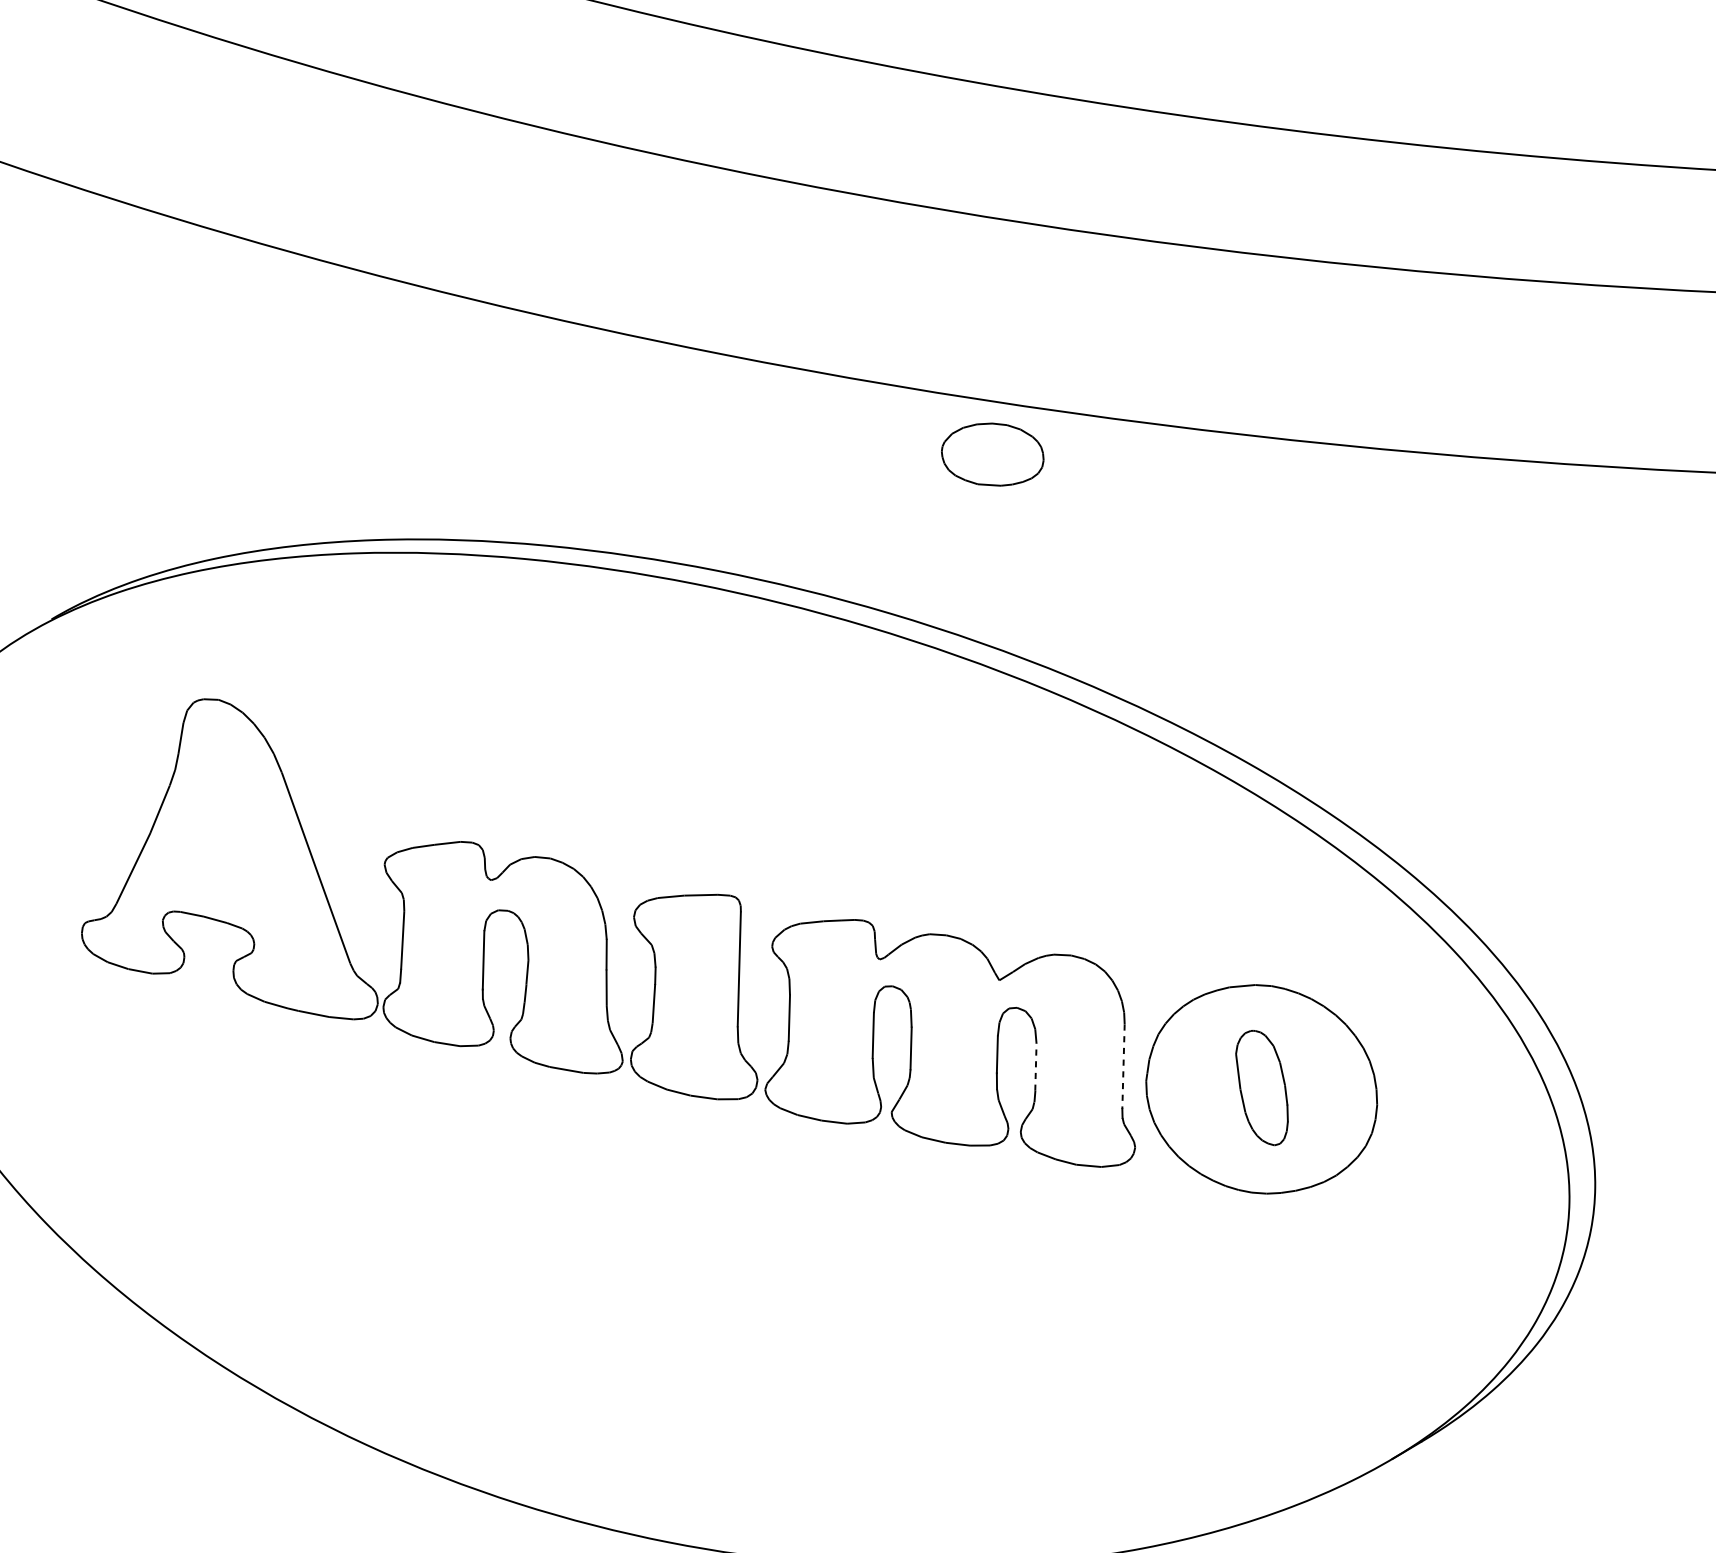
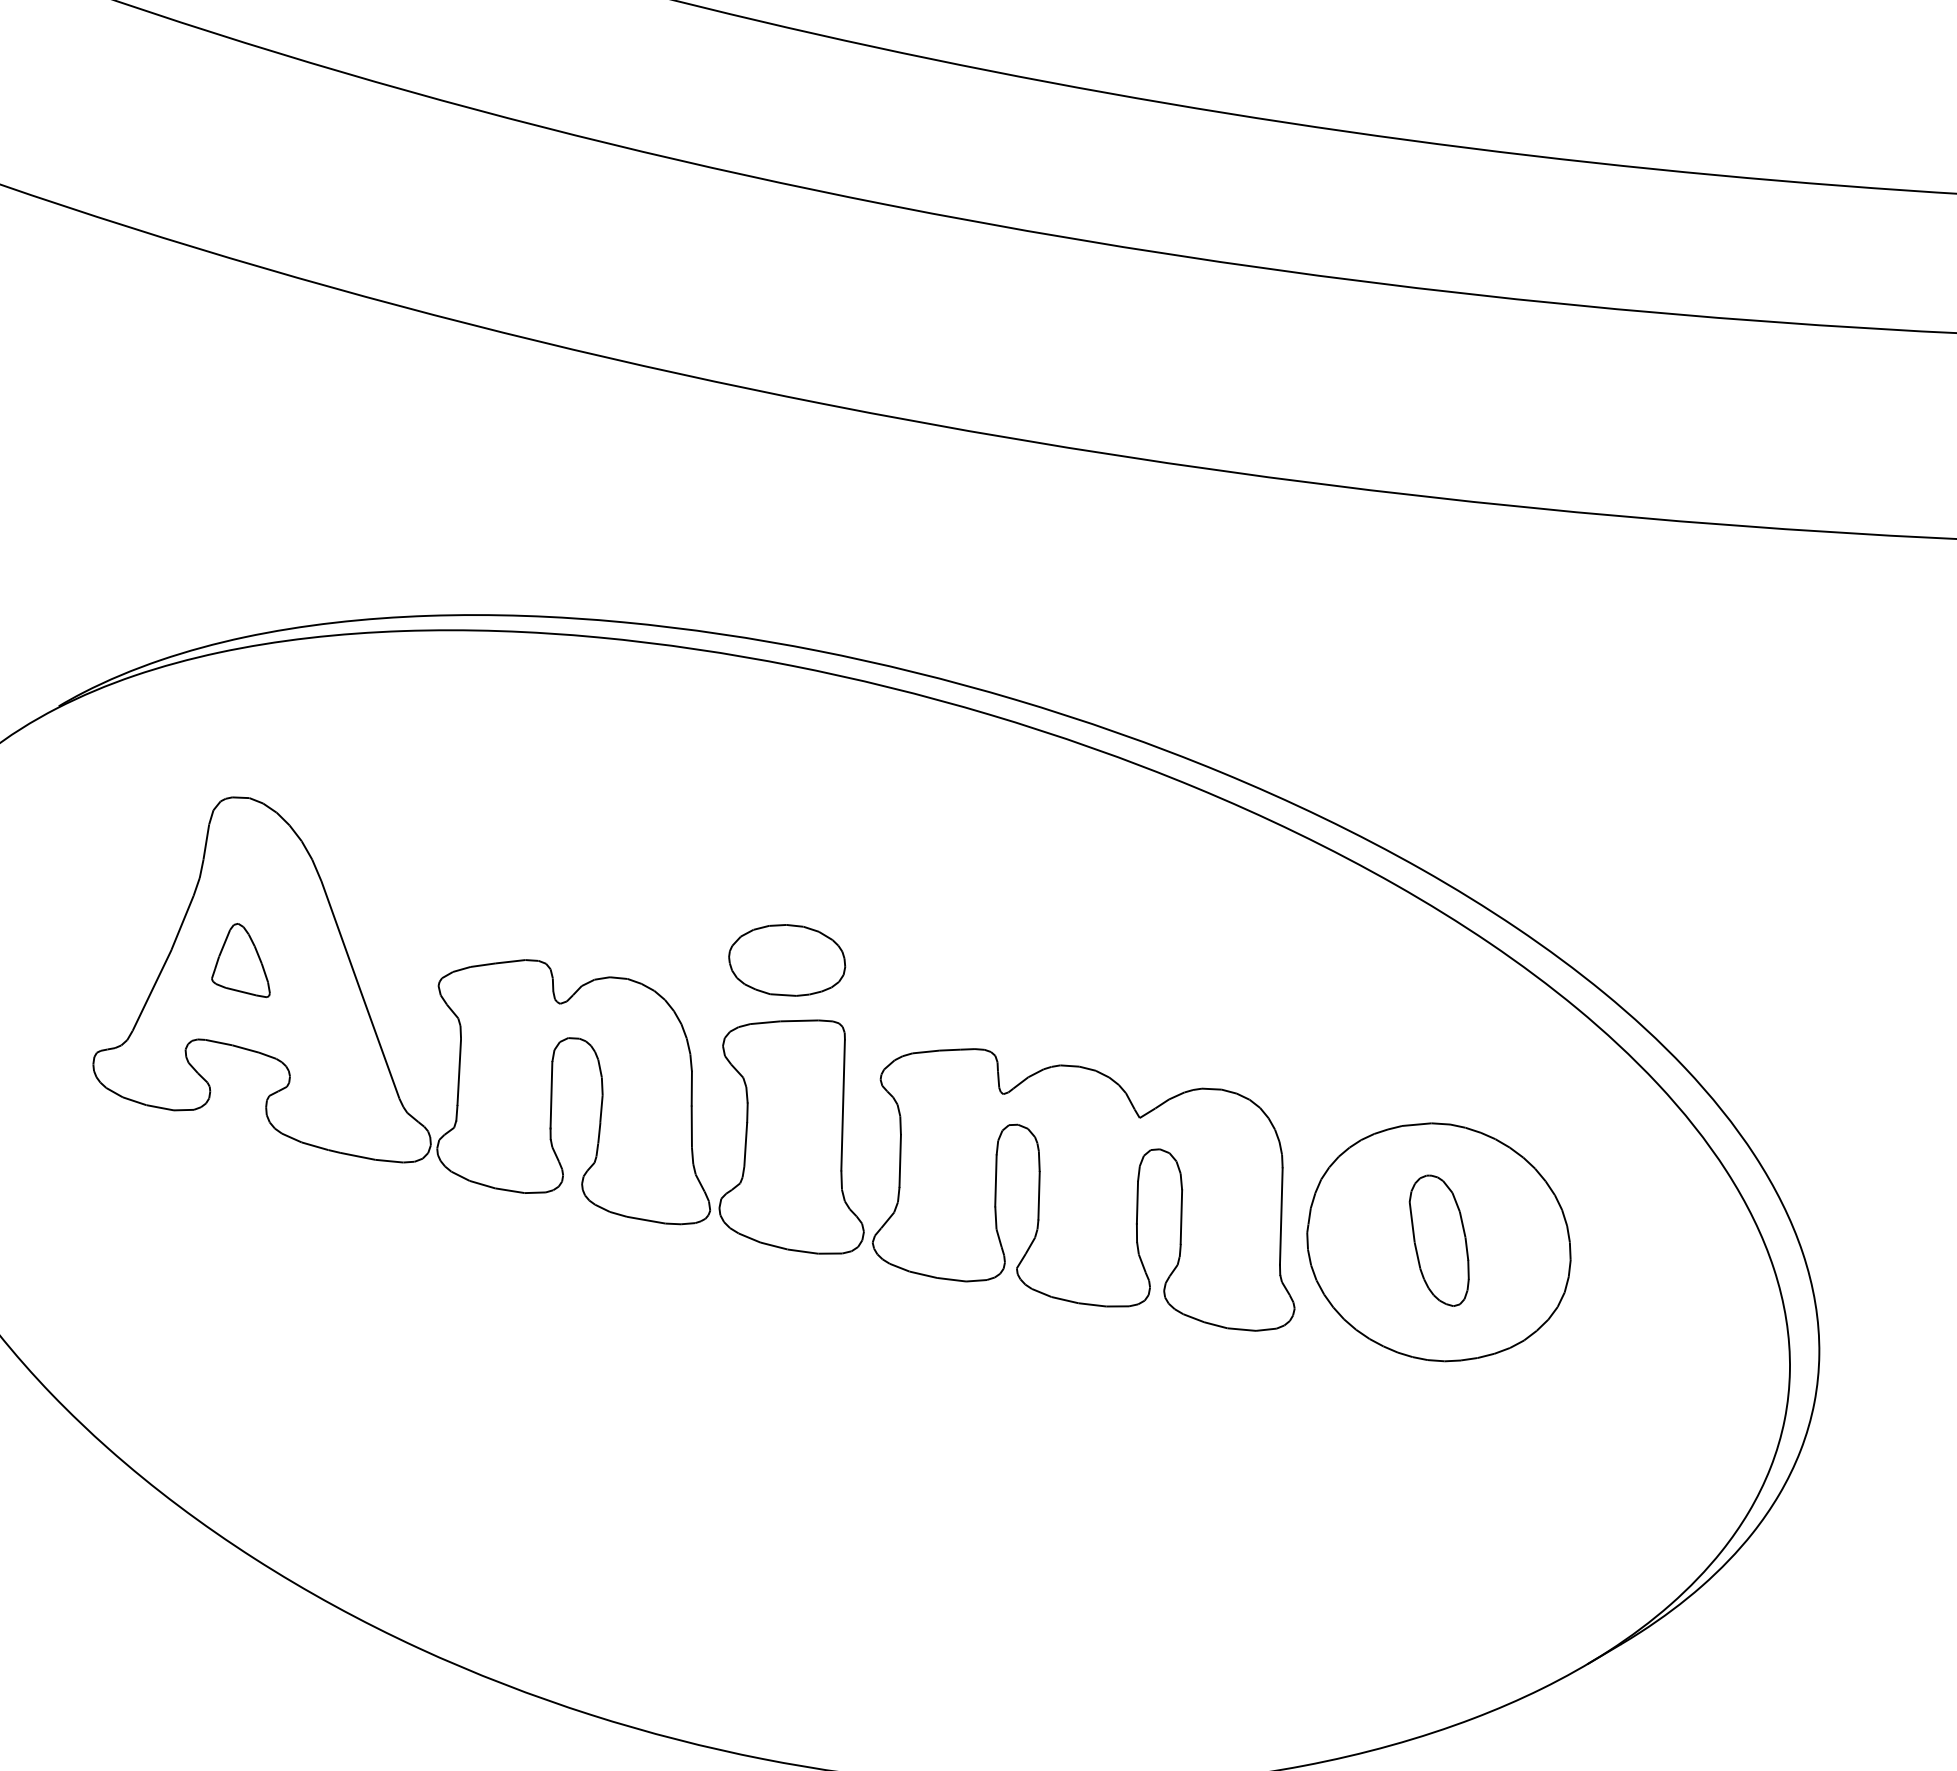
part: (993, 454) -> (787, 960), moved
part: (210, 842) -> (240, 960), added
line: (1035, 1067) -> (1181, 1217), dashed -> solid
line: (1123, 1067) -> (1281, 1217), dashed -> solid

